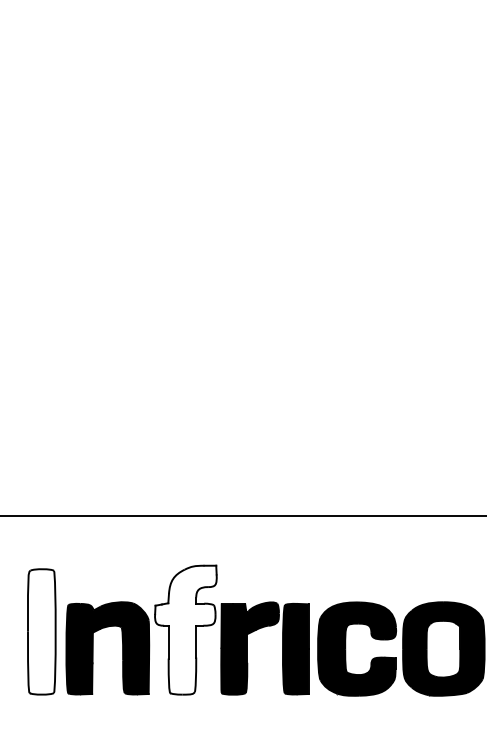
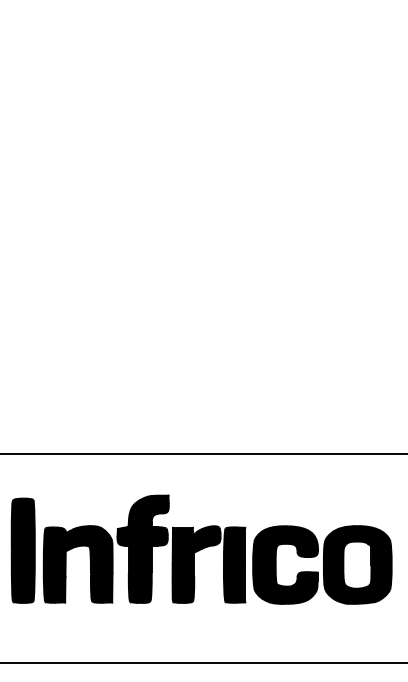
fill: (185, 629) -> (142, 548), added
fill: (40, 631) -> (22, 550), added

